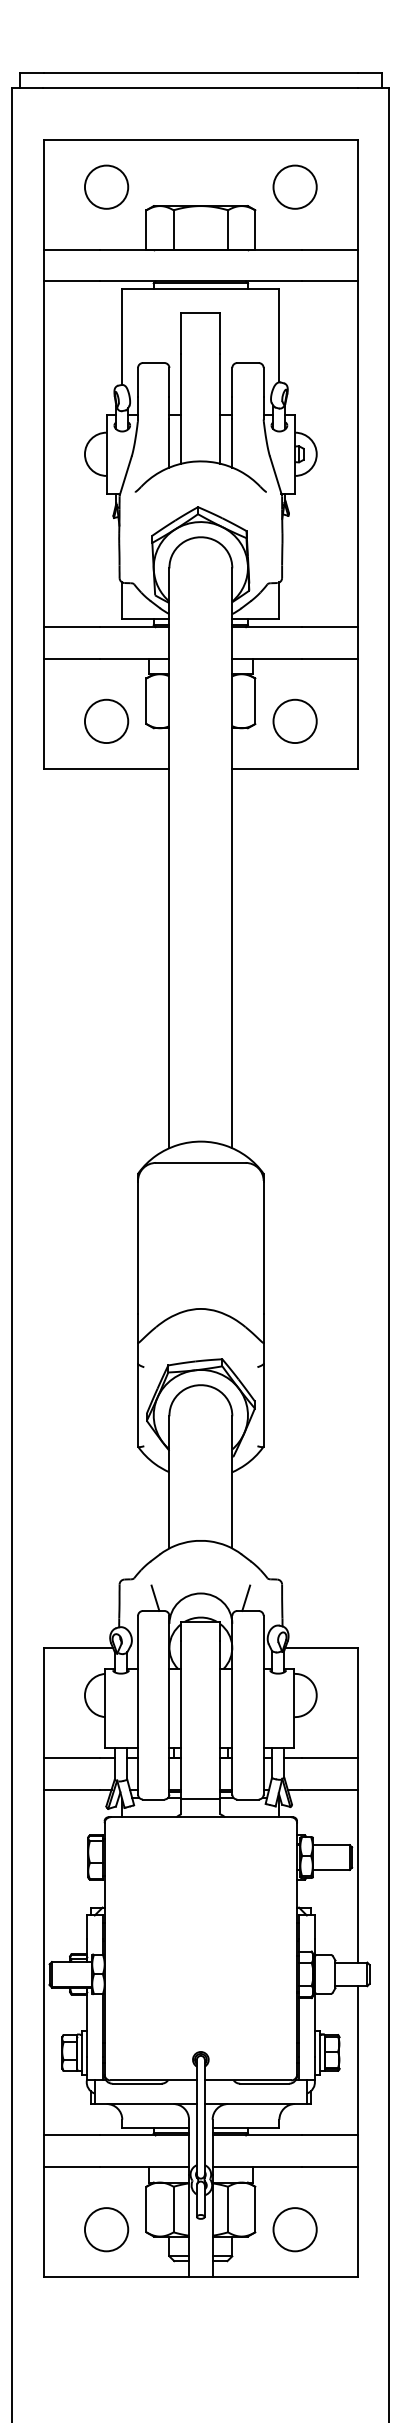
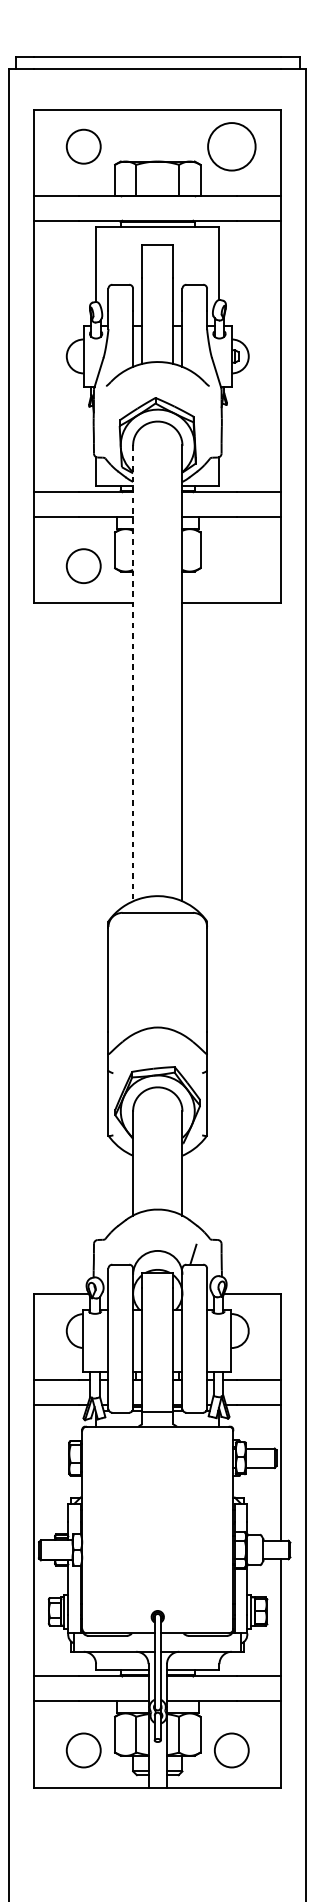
circle: (294, 186) -> (231, 146), size x1.4
circle: (294, 720) -> (231, 565), removed
line: (169, 858) -> (133, 673), solid -> dashed
line: (155, 1597) -> (122, 1254), removed

